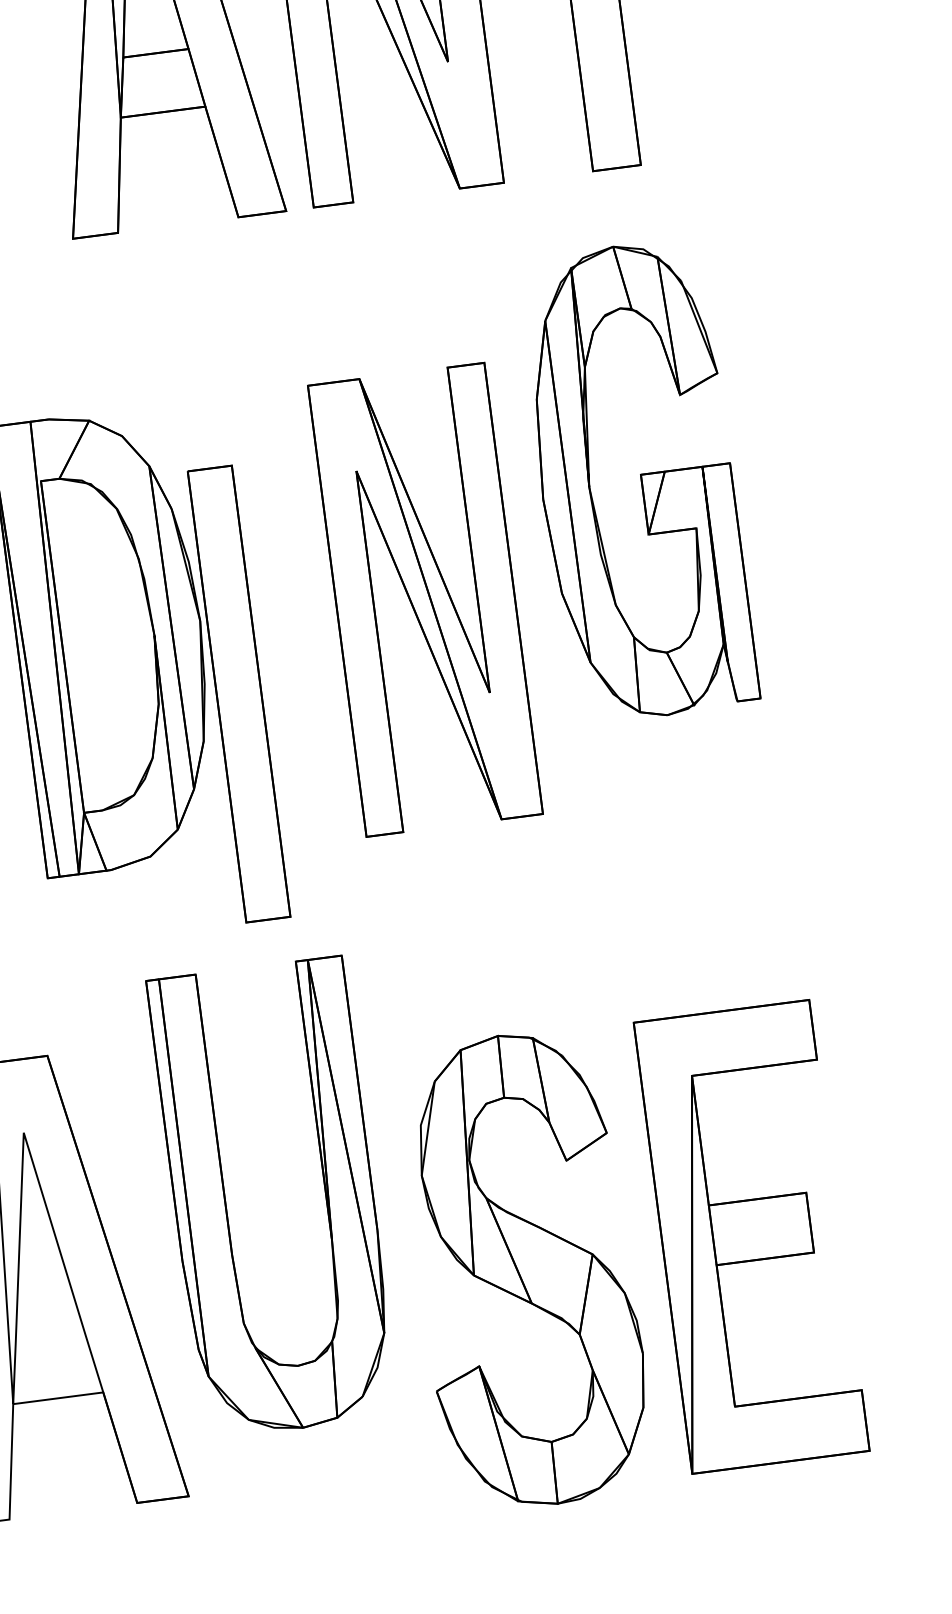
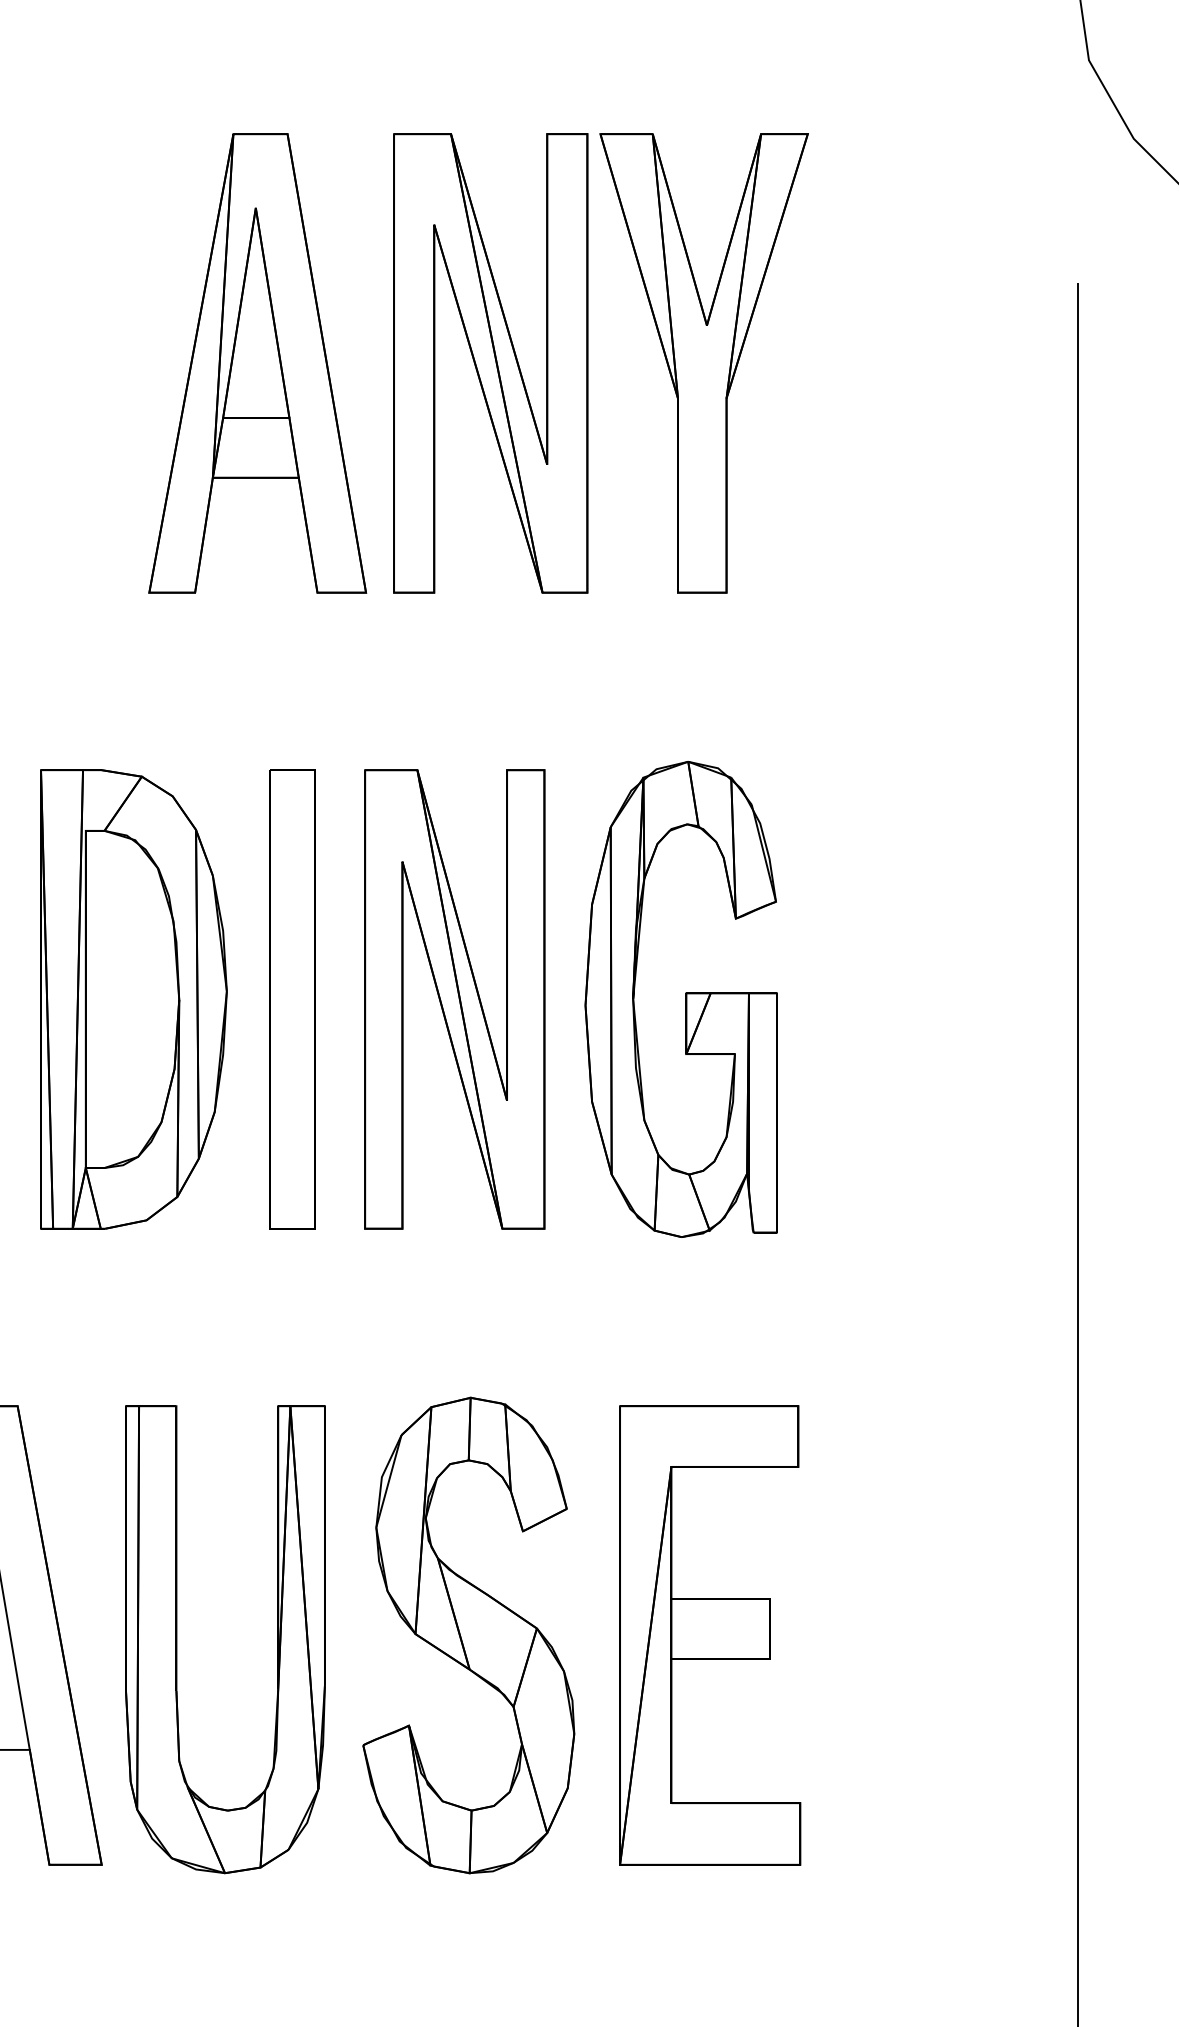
part: (635, 481) -> (680, 999), moved
part: (239, 694) -> (292, 999), moved
part: (226, 1203) -> (177, 1639), moved
part: (751, 1236) -> (710, 1635), moved
part: (526, 1270) -> (468, 1635), moved

